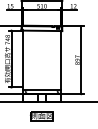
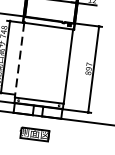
line: (22, 60) -> (19, 60), solid -> dashed

